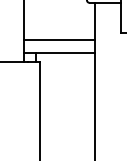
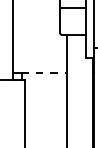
line: (59, 40) -> (39, 63), removed
line: (66, 52) -> (44, 72), solid -> dashed

